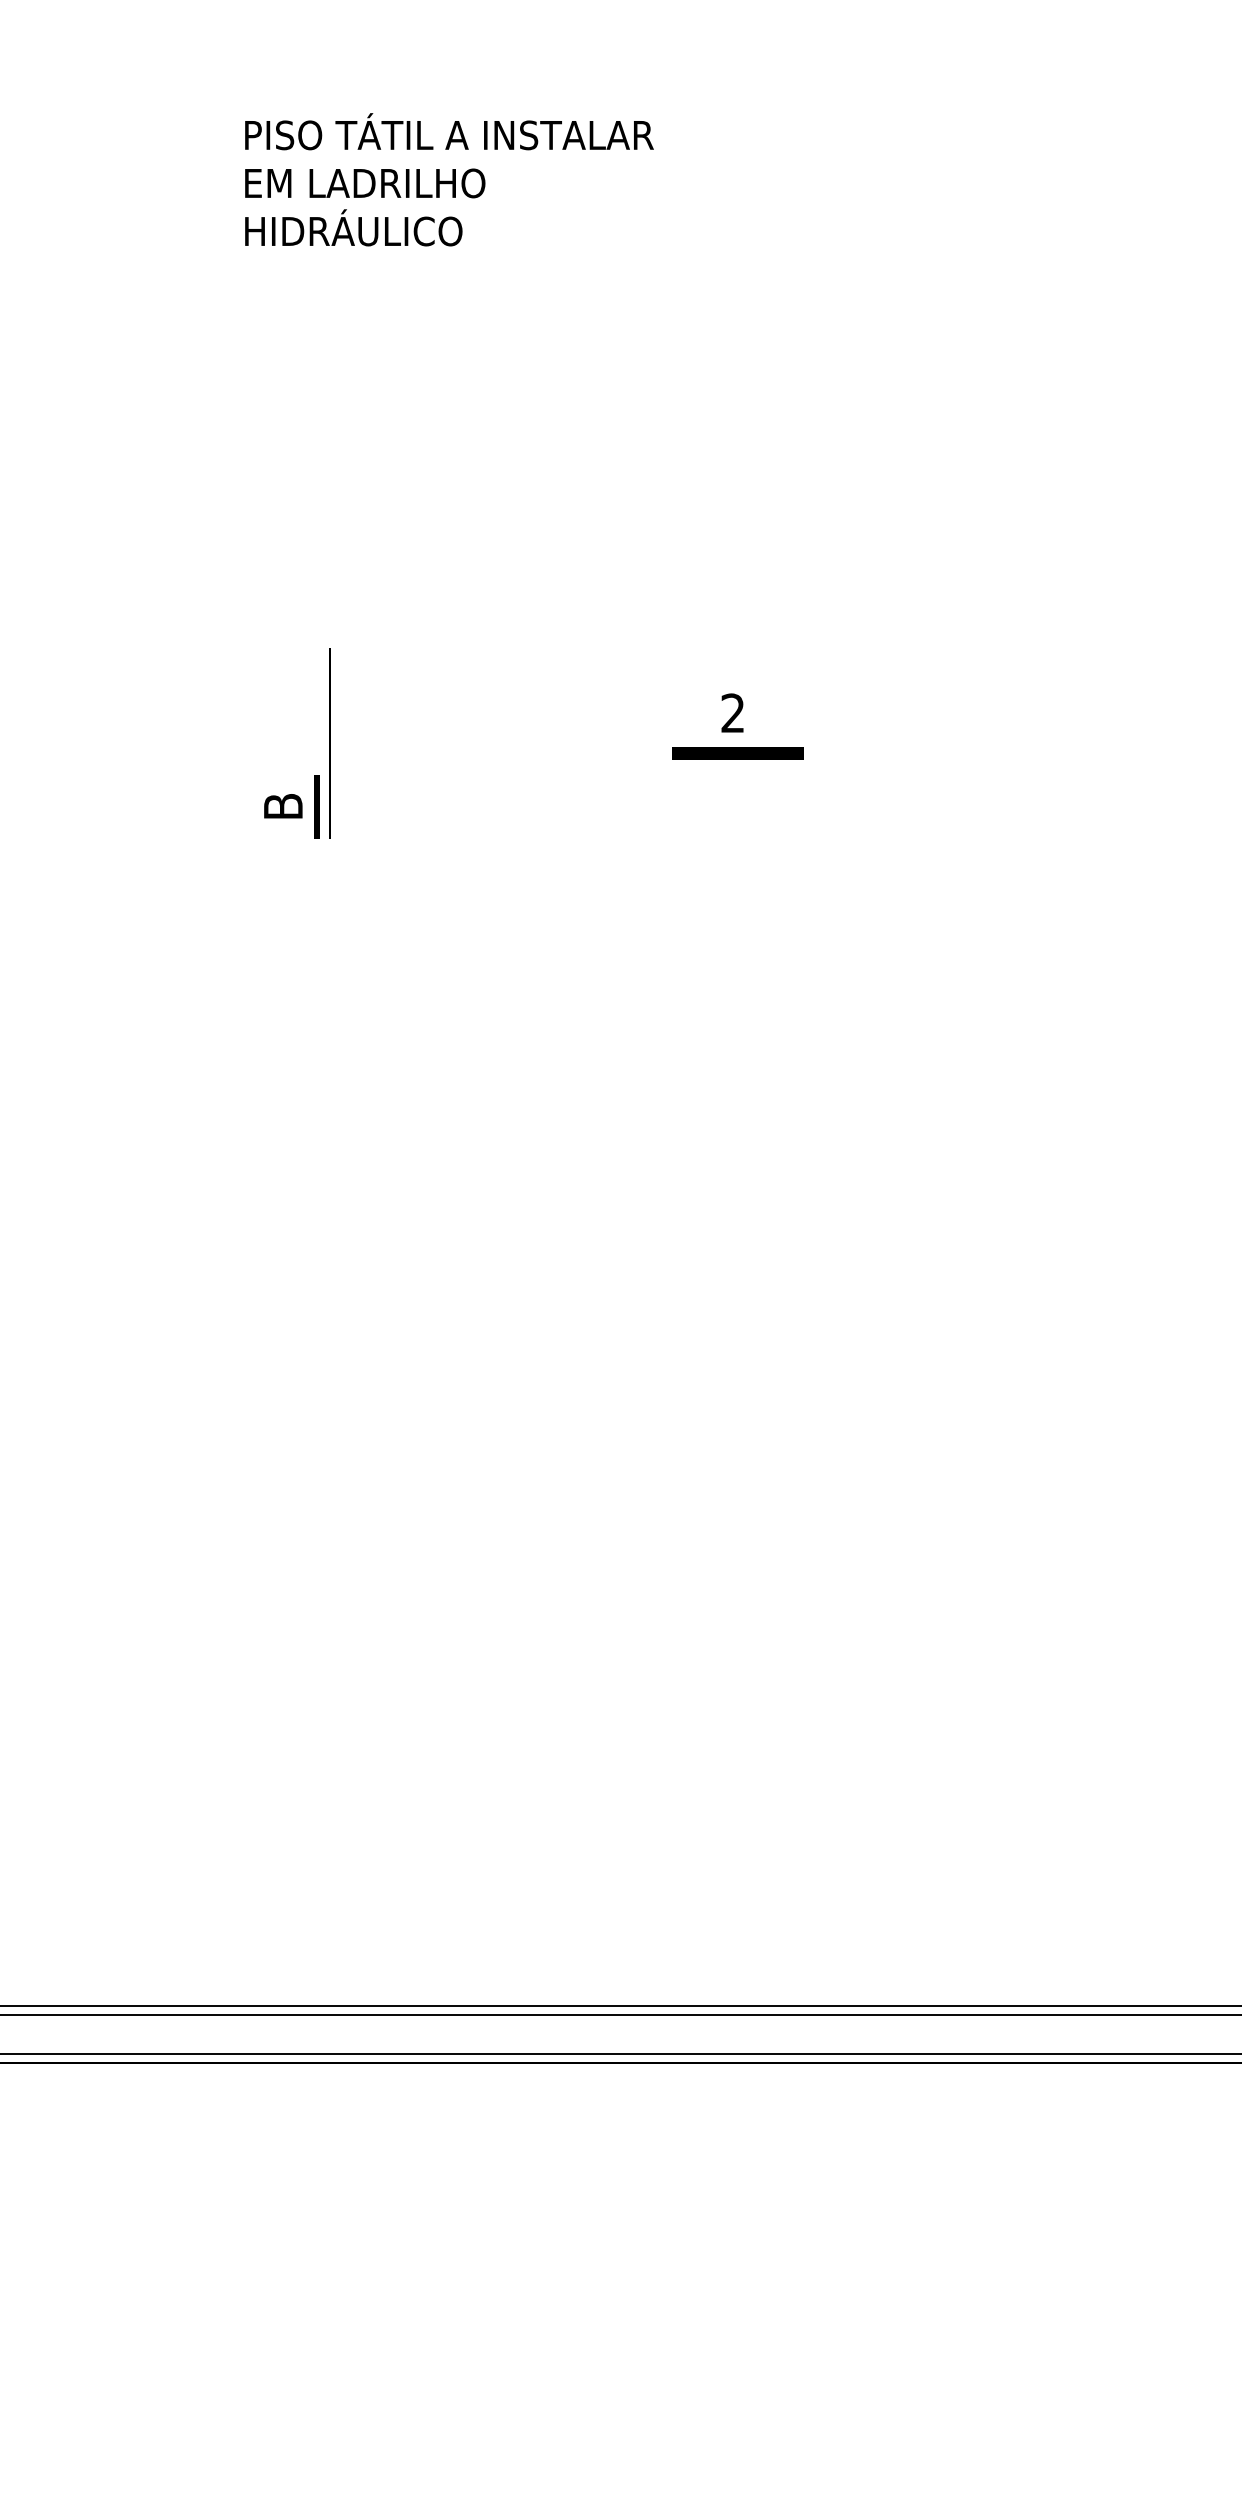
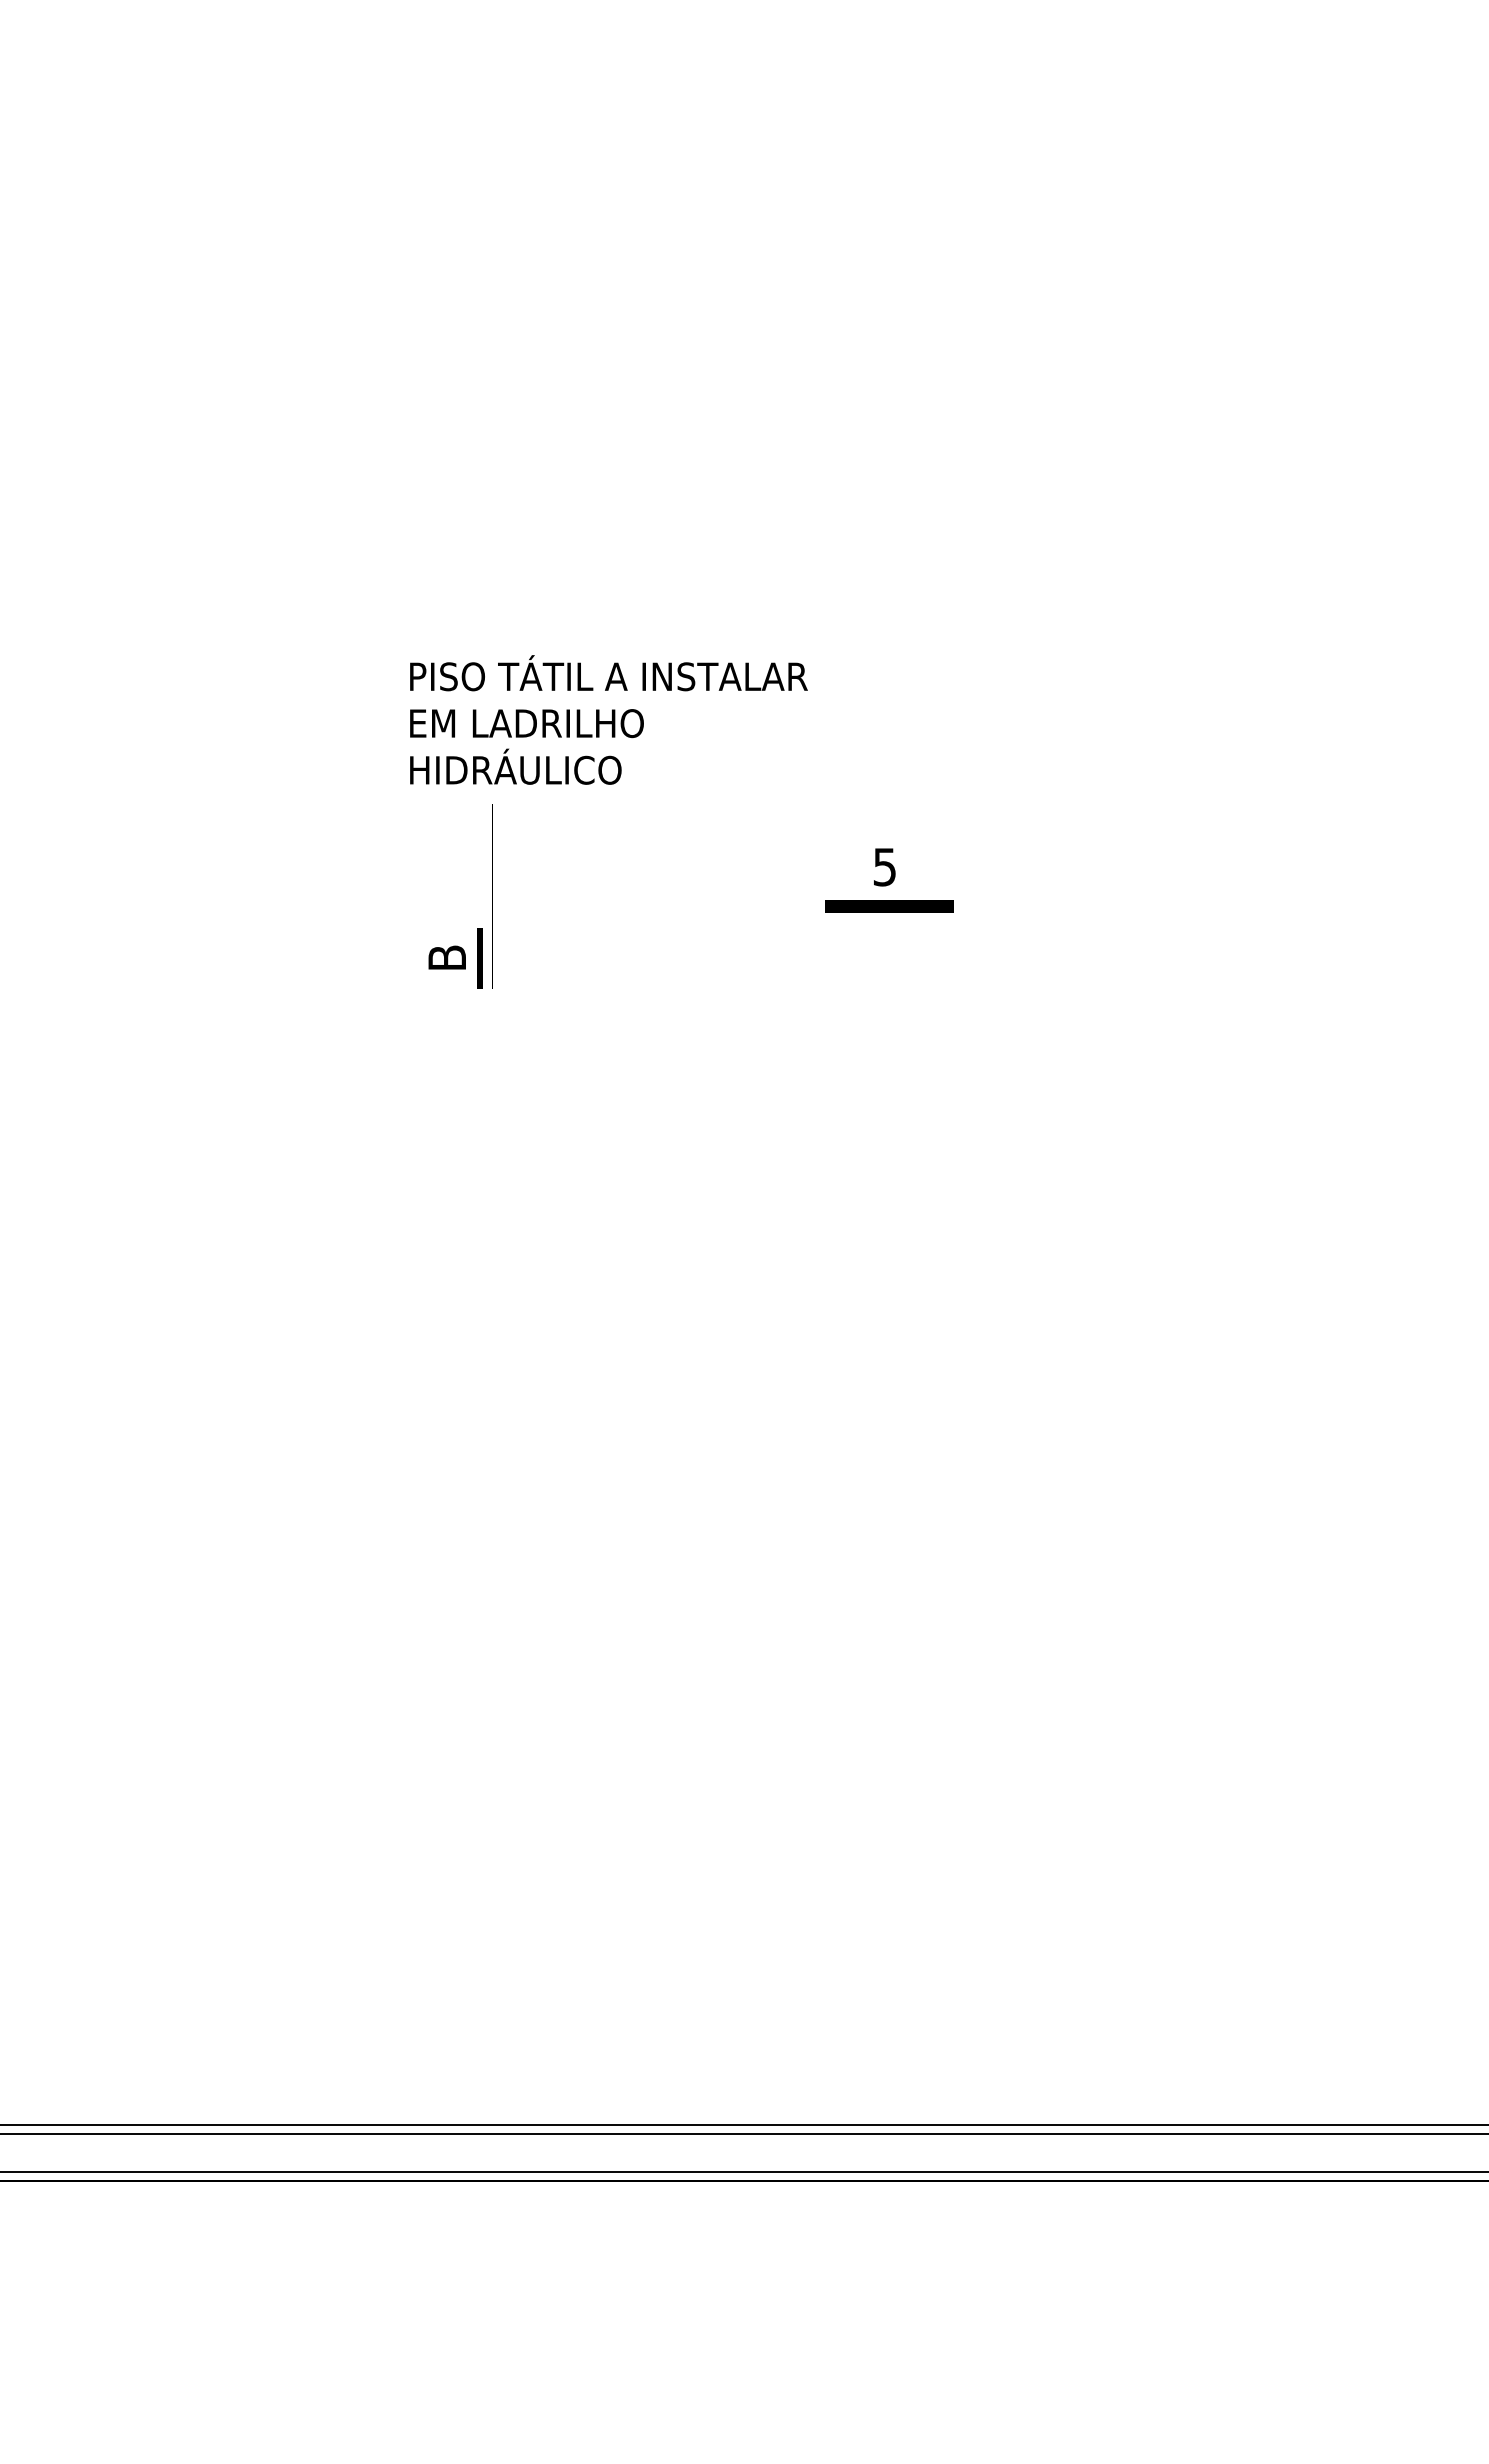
text: (449, 179) -> (608, 719), moved
text: (732, 712) -> (884, 866), 2 -> 5

